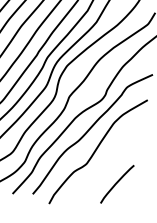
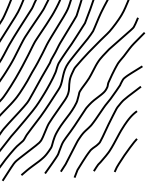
curve: (106, 163) -> (115, 140), added

